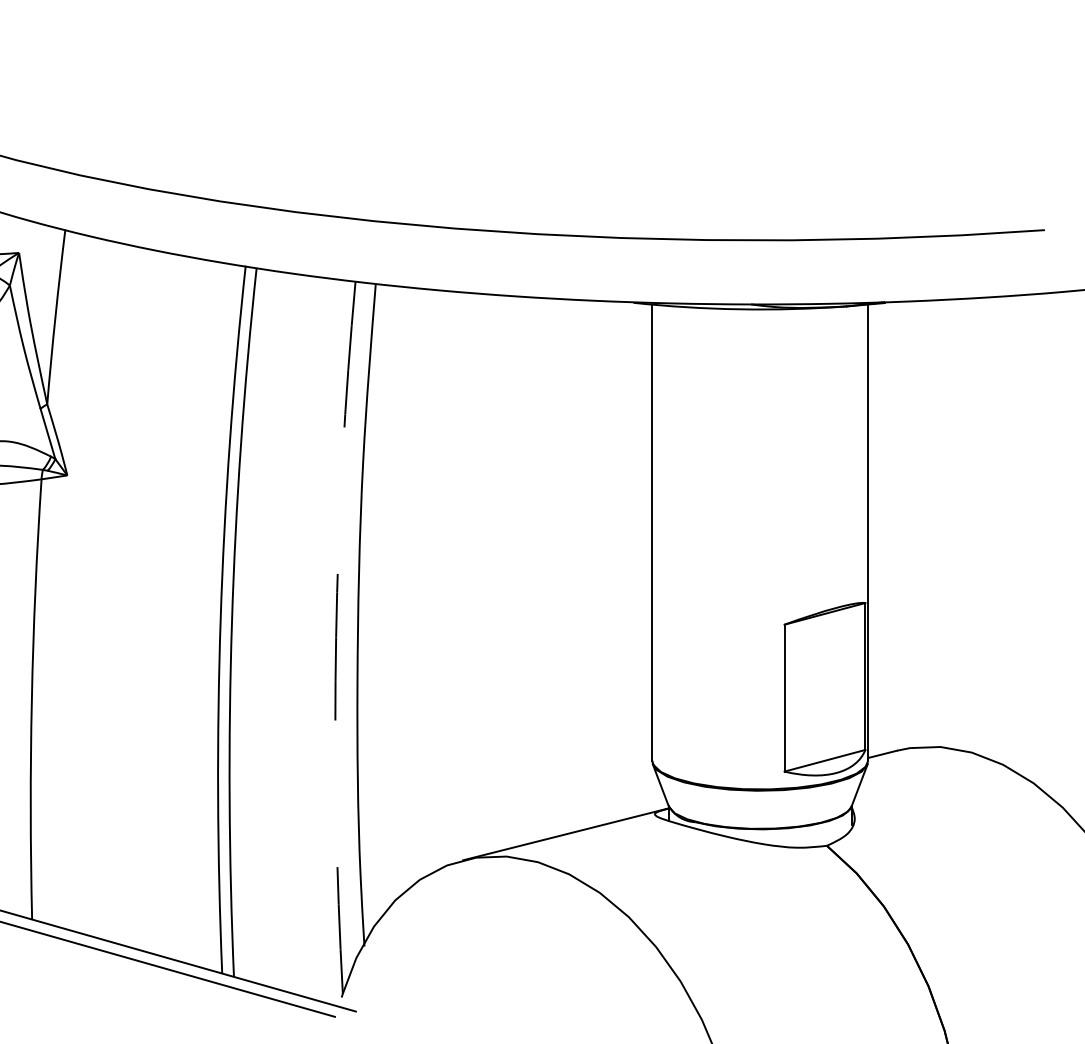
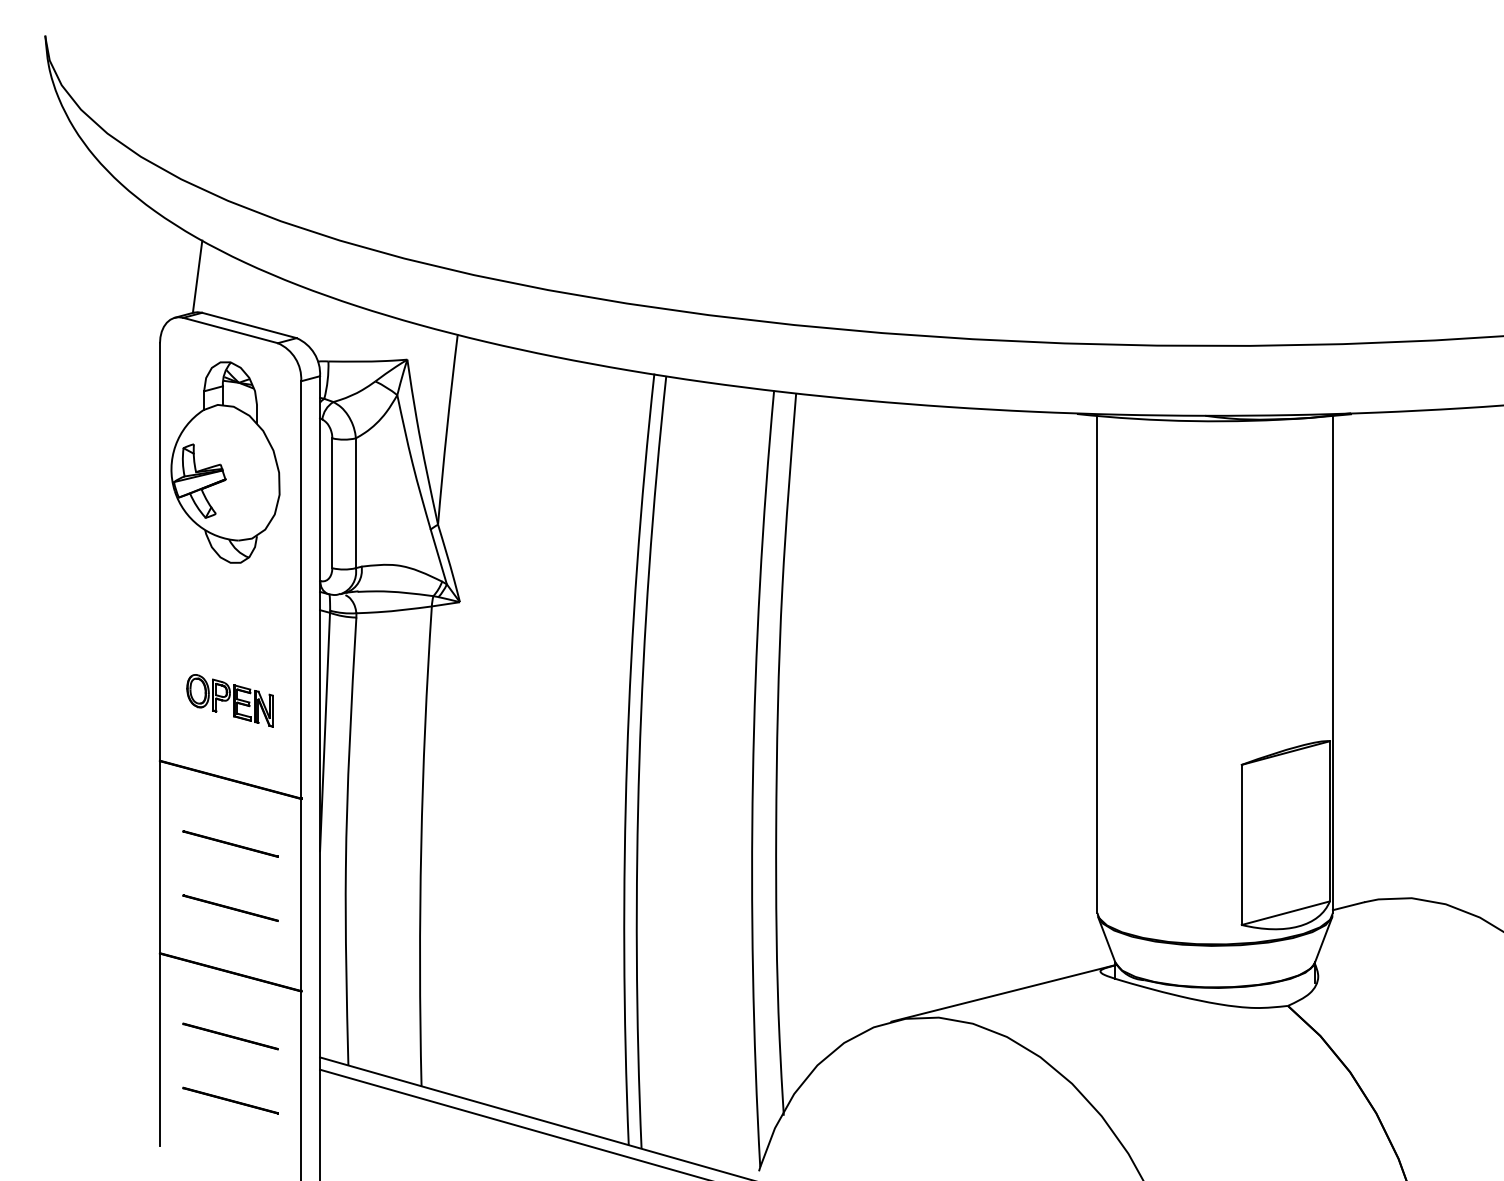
arc: (335, 637) -> (752, 778), dashed -> solid

